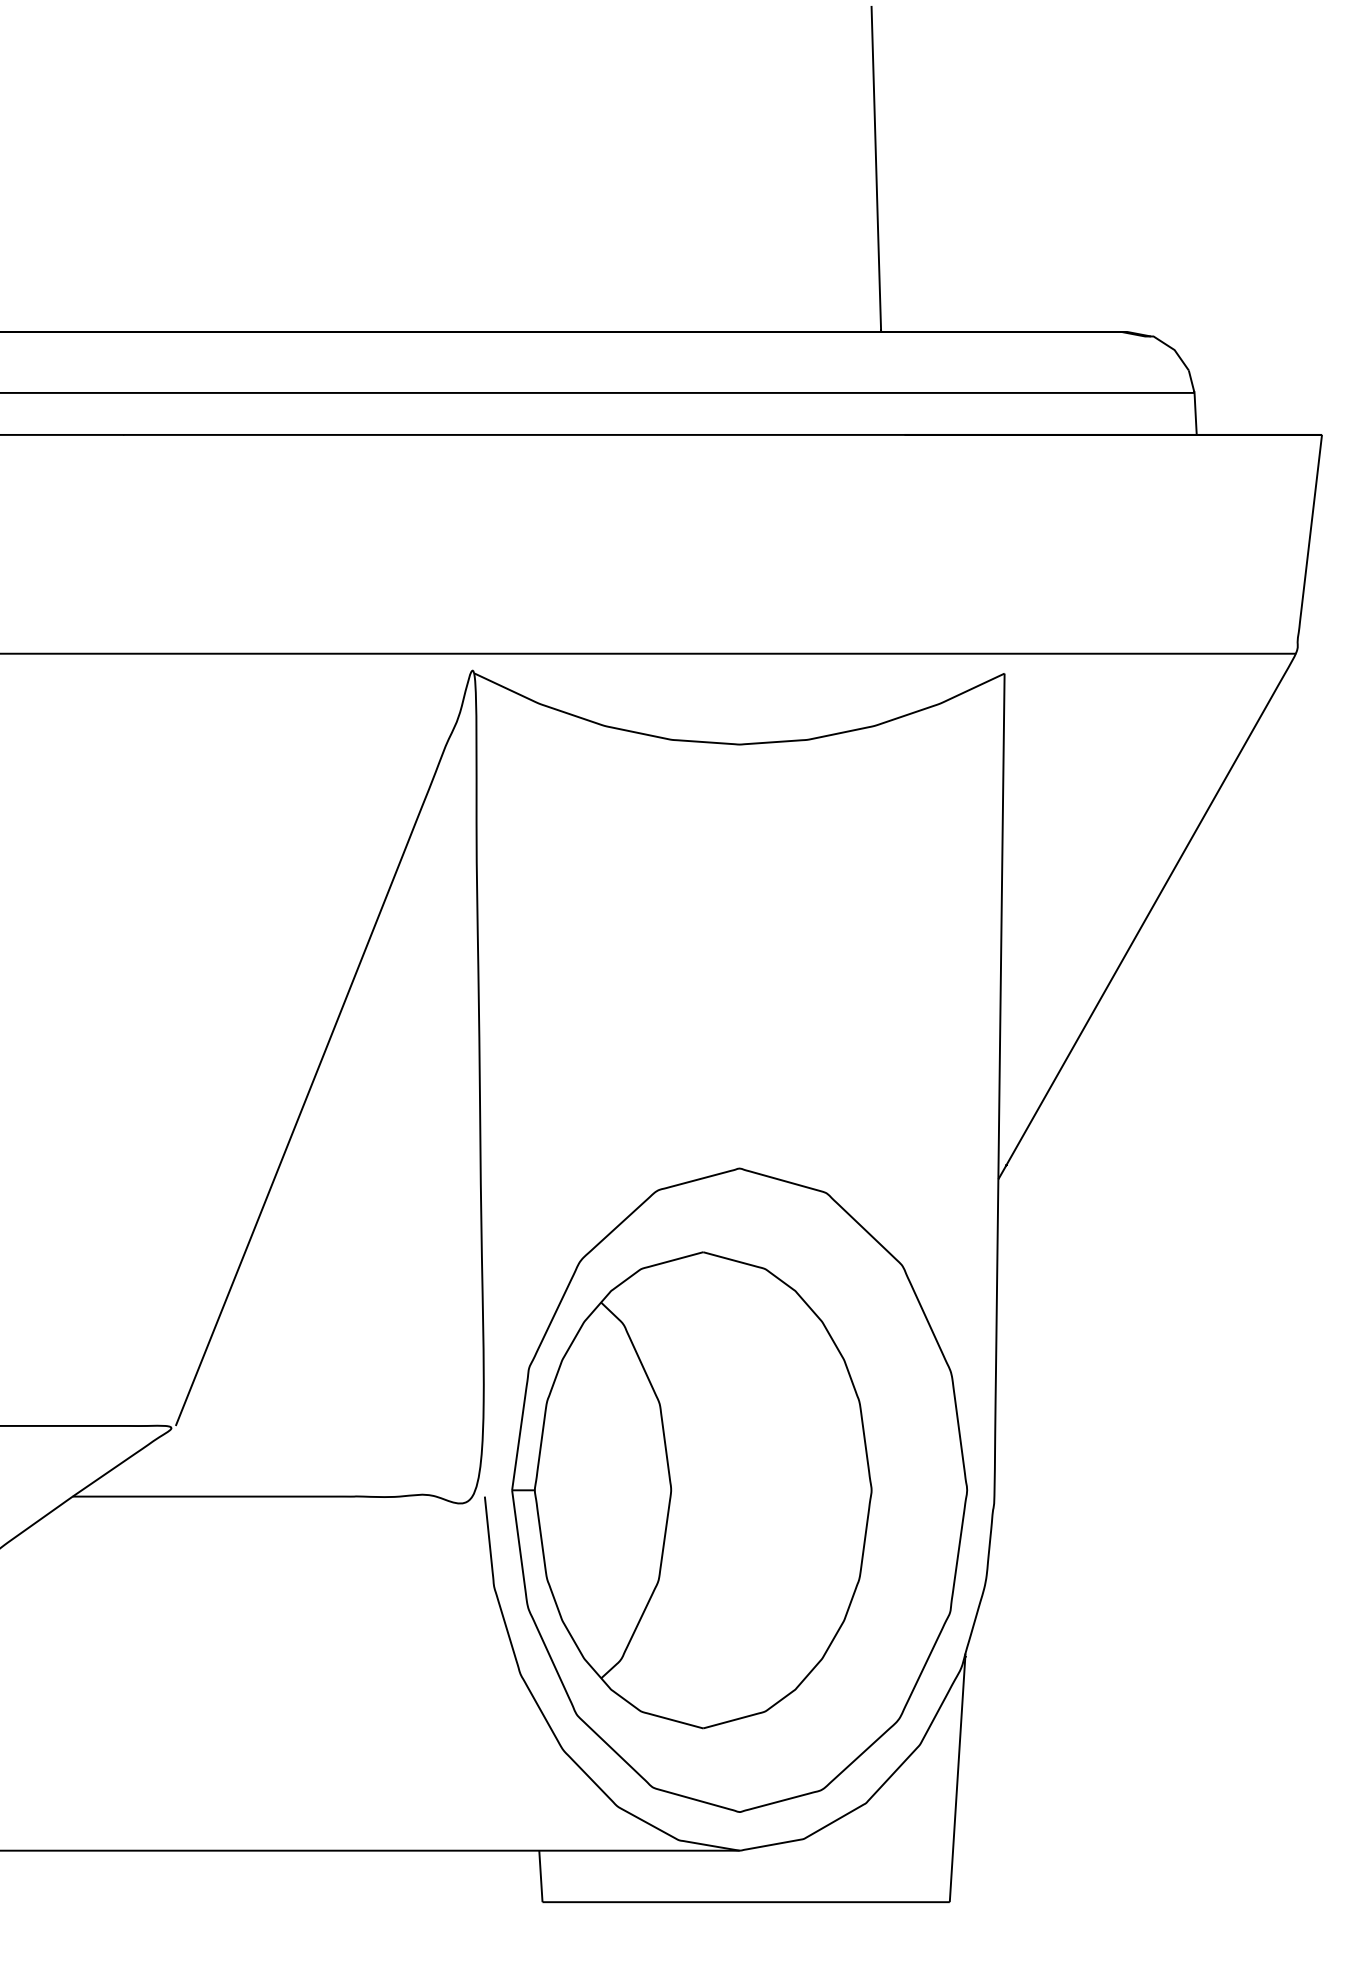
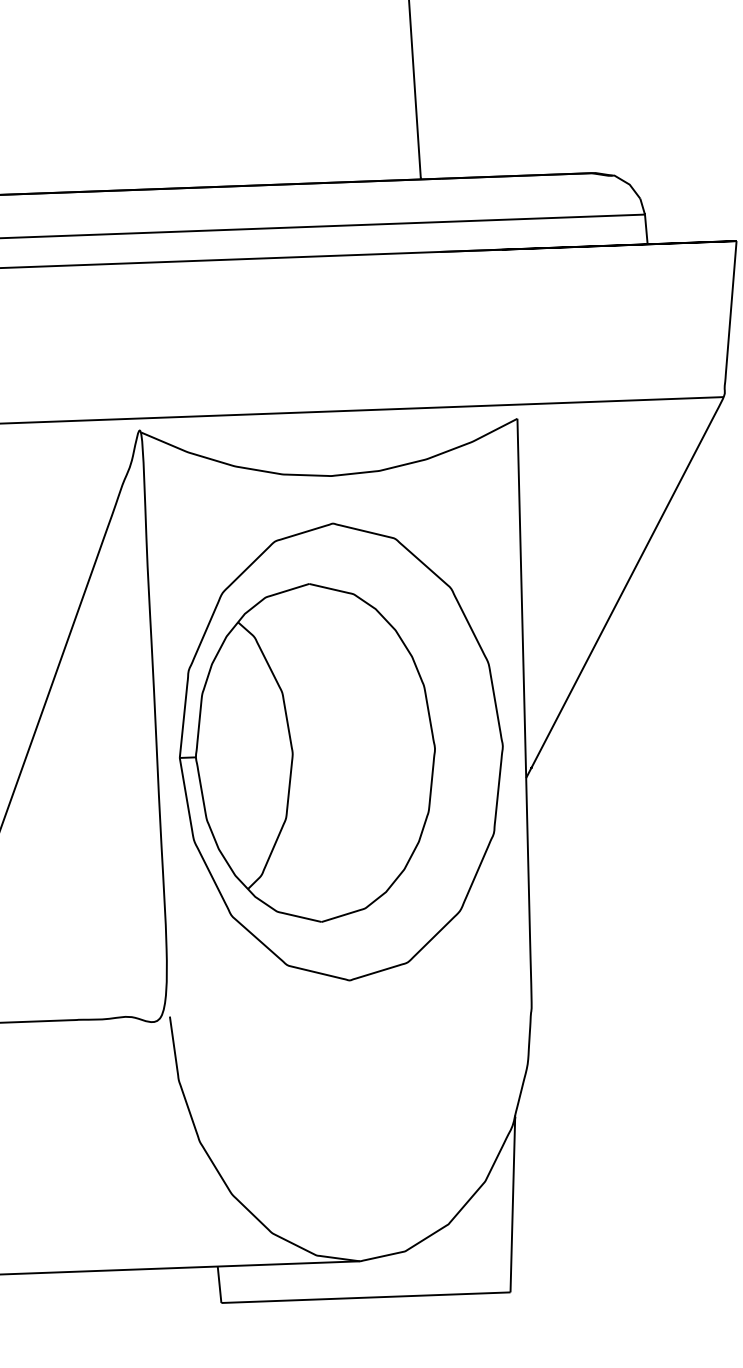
part: (739, 1489) -> (341, 751), moved

